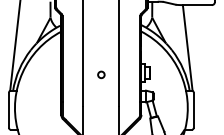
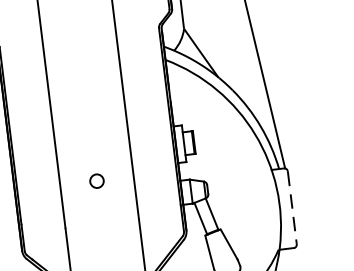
circle: (101, 74) -> (97, 180), moved
line: (193, 110) -> (291, 208), solid -> dashed

